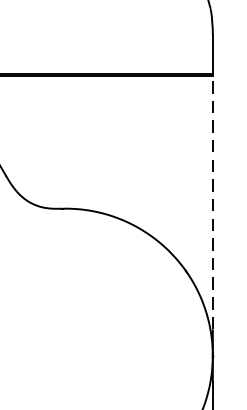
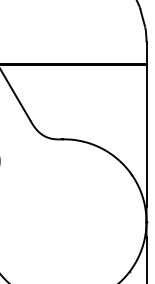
line: (212, 201) -> (146, 135), dashed -> solid

